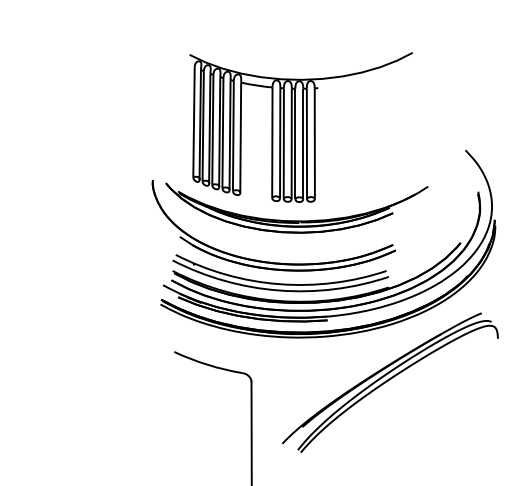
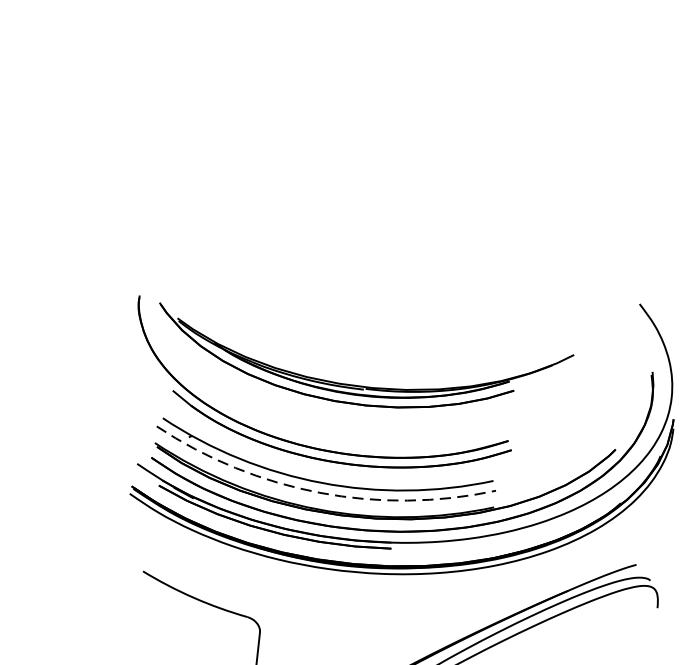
part: (300, 127) -> (382, 238), removed
arc: (279, 290) -> (320, 492), solid -> dashed

